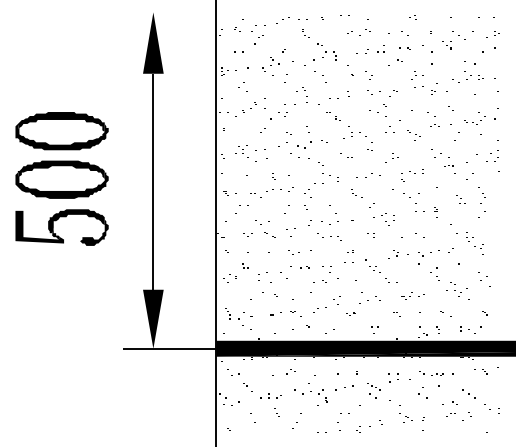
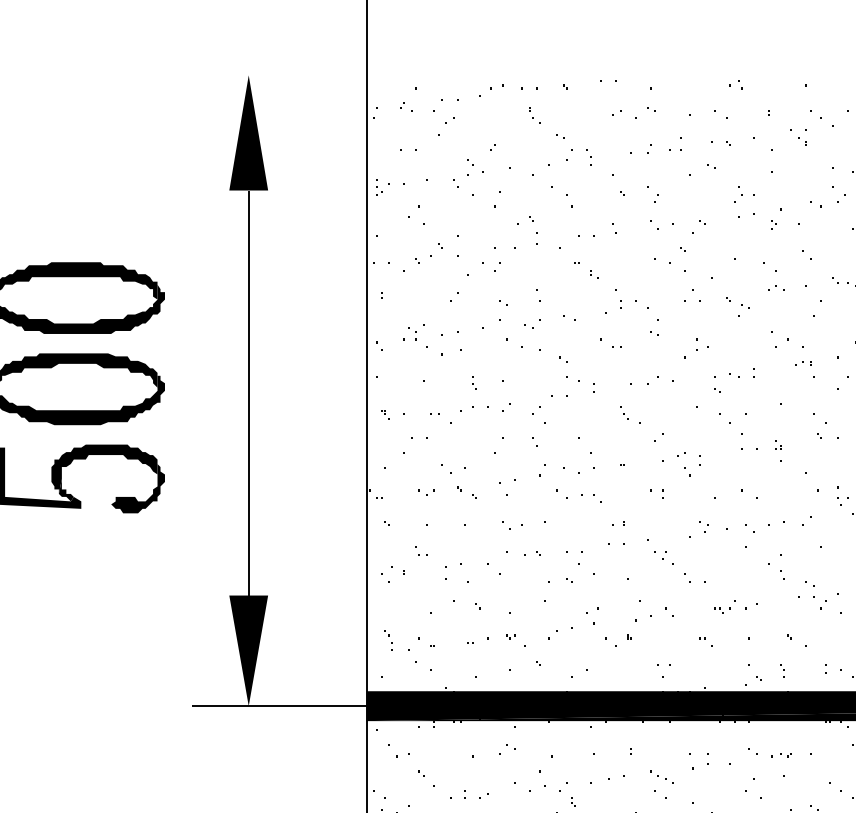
part: (304, 144) -> (532, 323), size x0.62
part: (460, 199) -> (824, 426), size x1.67
part: (350, 313) -> (618, 640), size x1.67

